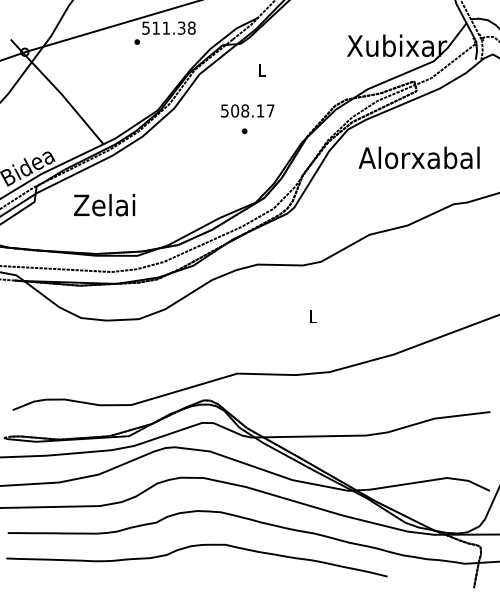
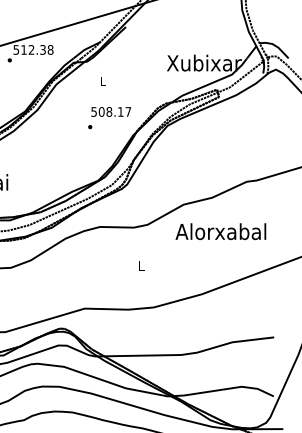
text: (165, 27) -> (30, 49), 511.38 -> 512.38
text: (247, 110) -> (111, 111), moved
text: (418, 157) -> (220, 231), moved

